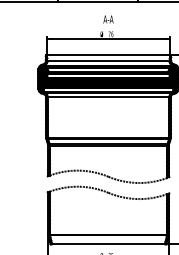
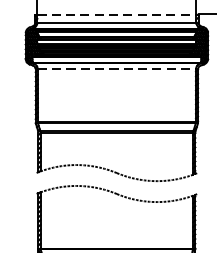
line: (109, 54) -> (118, 13), solid -> dashed
line: (108, 97) -> (116, 69), solid -> dashed

